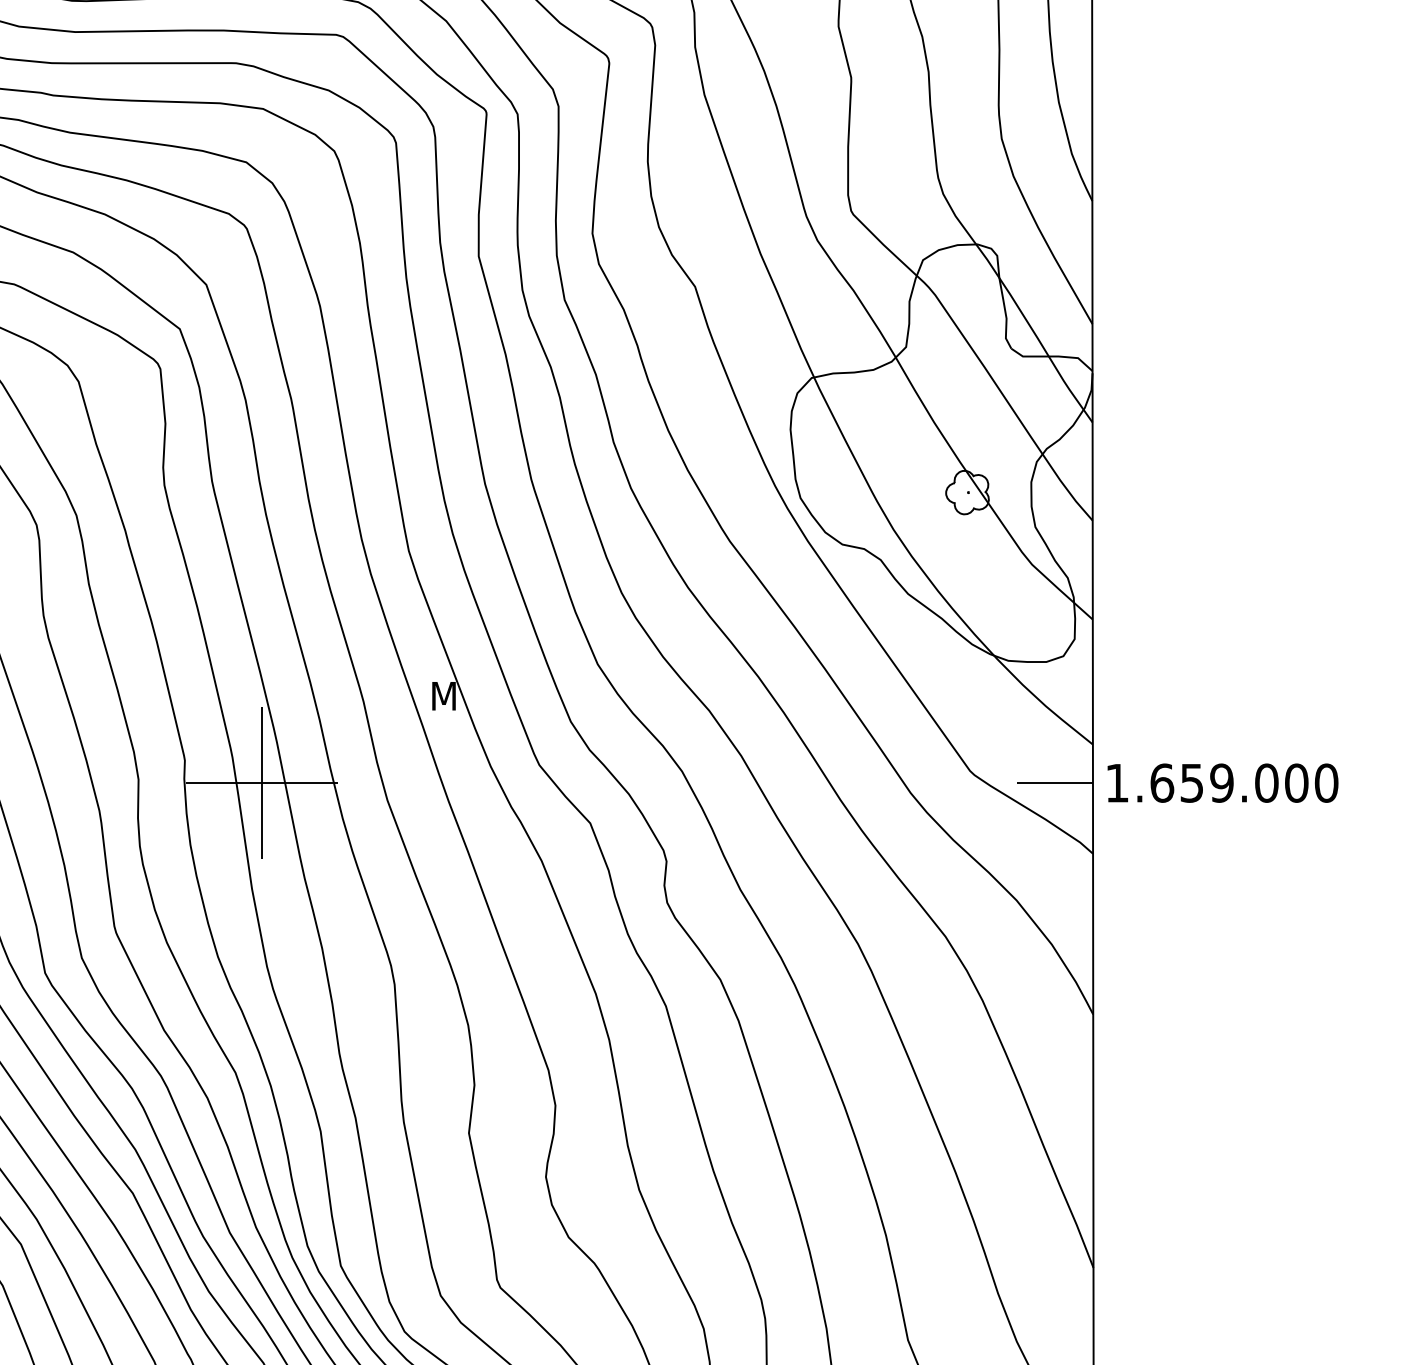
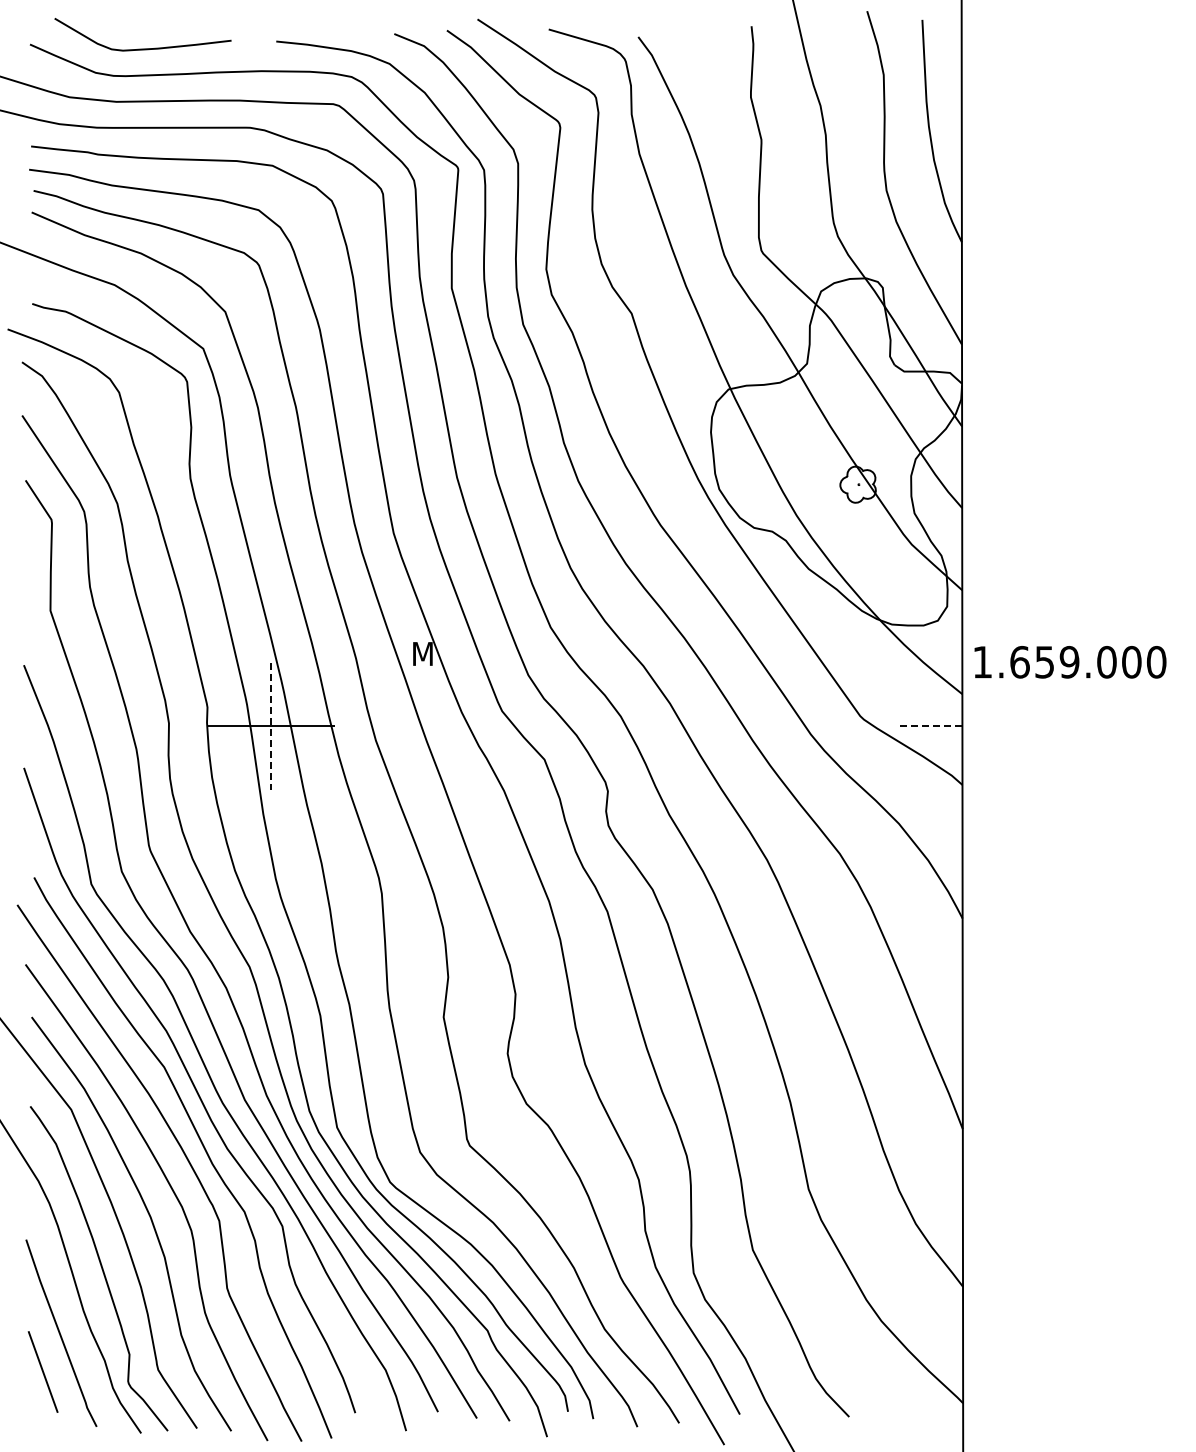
line: (261, 783) -> (271, 726), solid -> dashed
line: (1054, 783) -> (930, 726), solid -> dashed
text: (1222, 783) -> (1070, 662), moved

